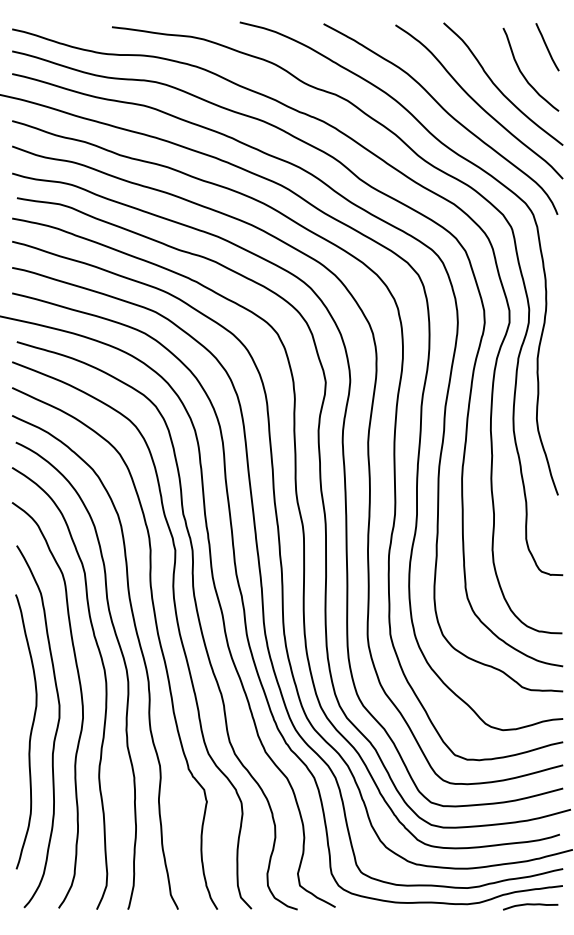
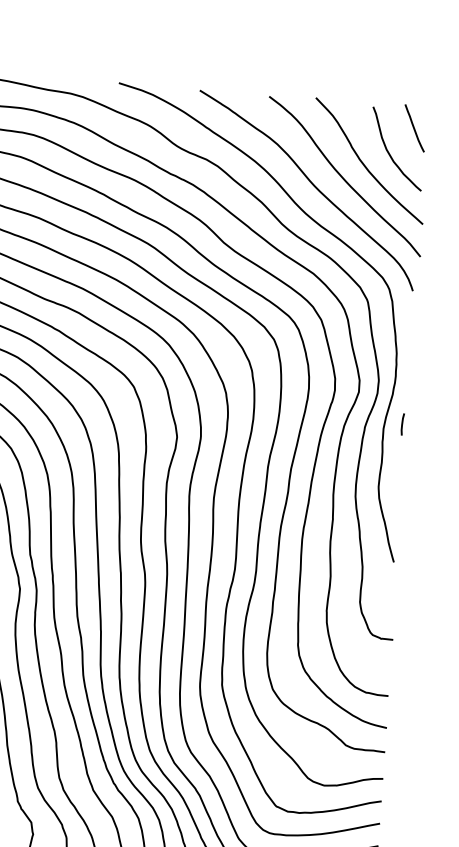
line: (556, 352) -> (402, 424), added

